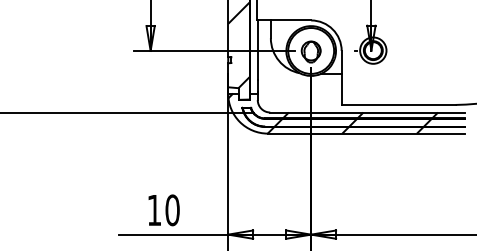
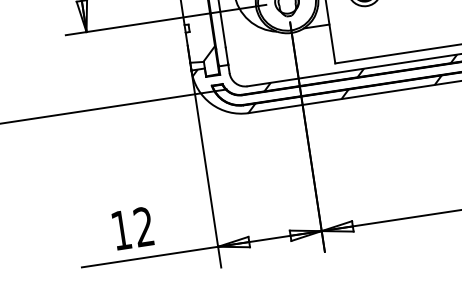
hatch: (352, 122) -> (352, 83), removed
text: (172, 210) -> (143, 227), 10 -> 12

